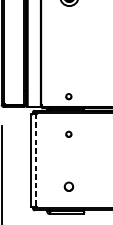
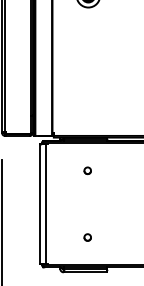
part: (68, 96) -> (87, 122), removed
line: (36, 160) -> (46, 204), dashed -> solid
part: (68, 186) -> (87, 237), size x0.62

